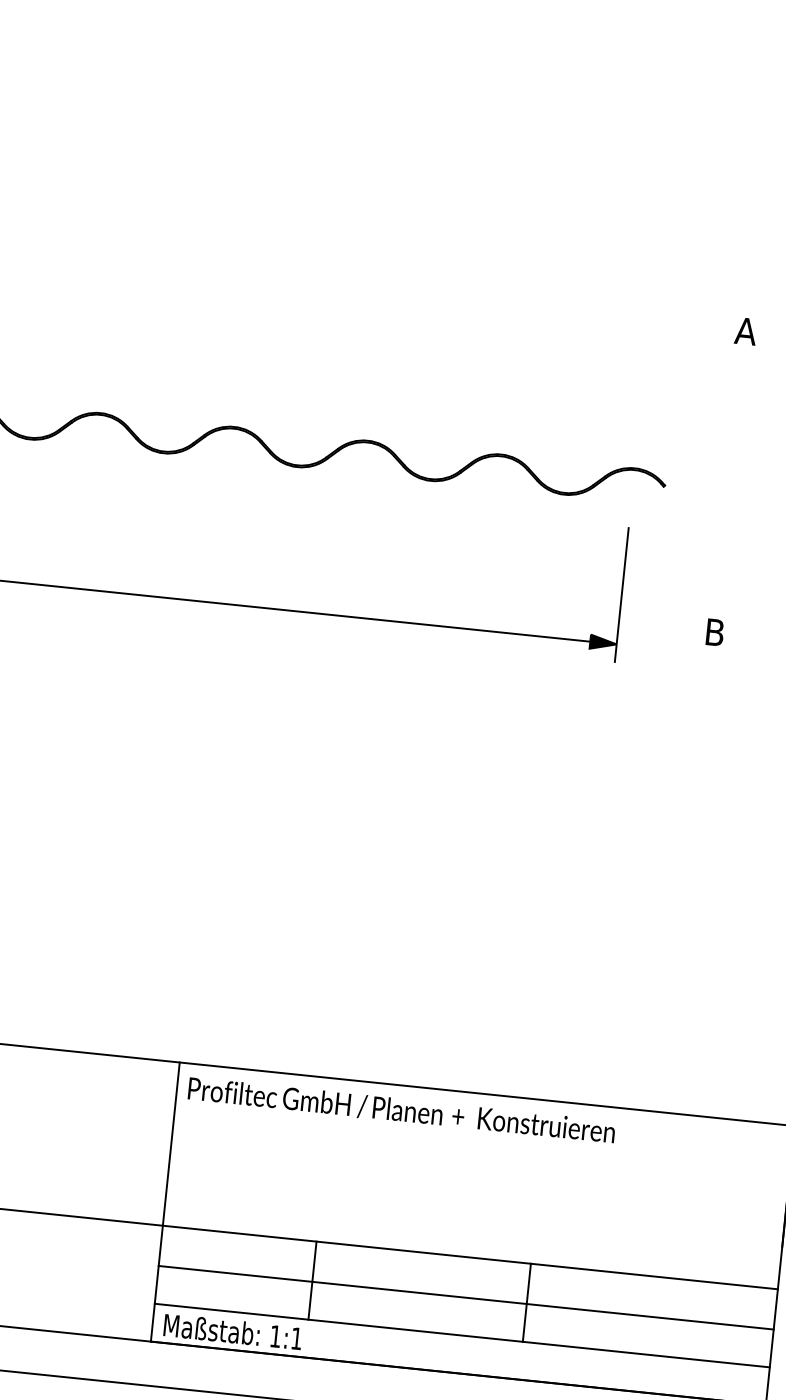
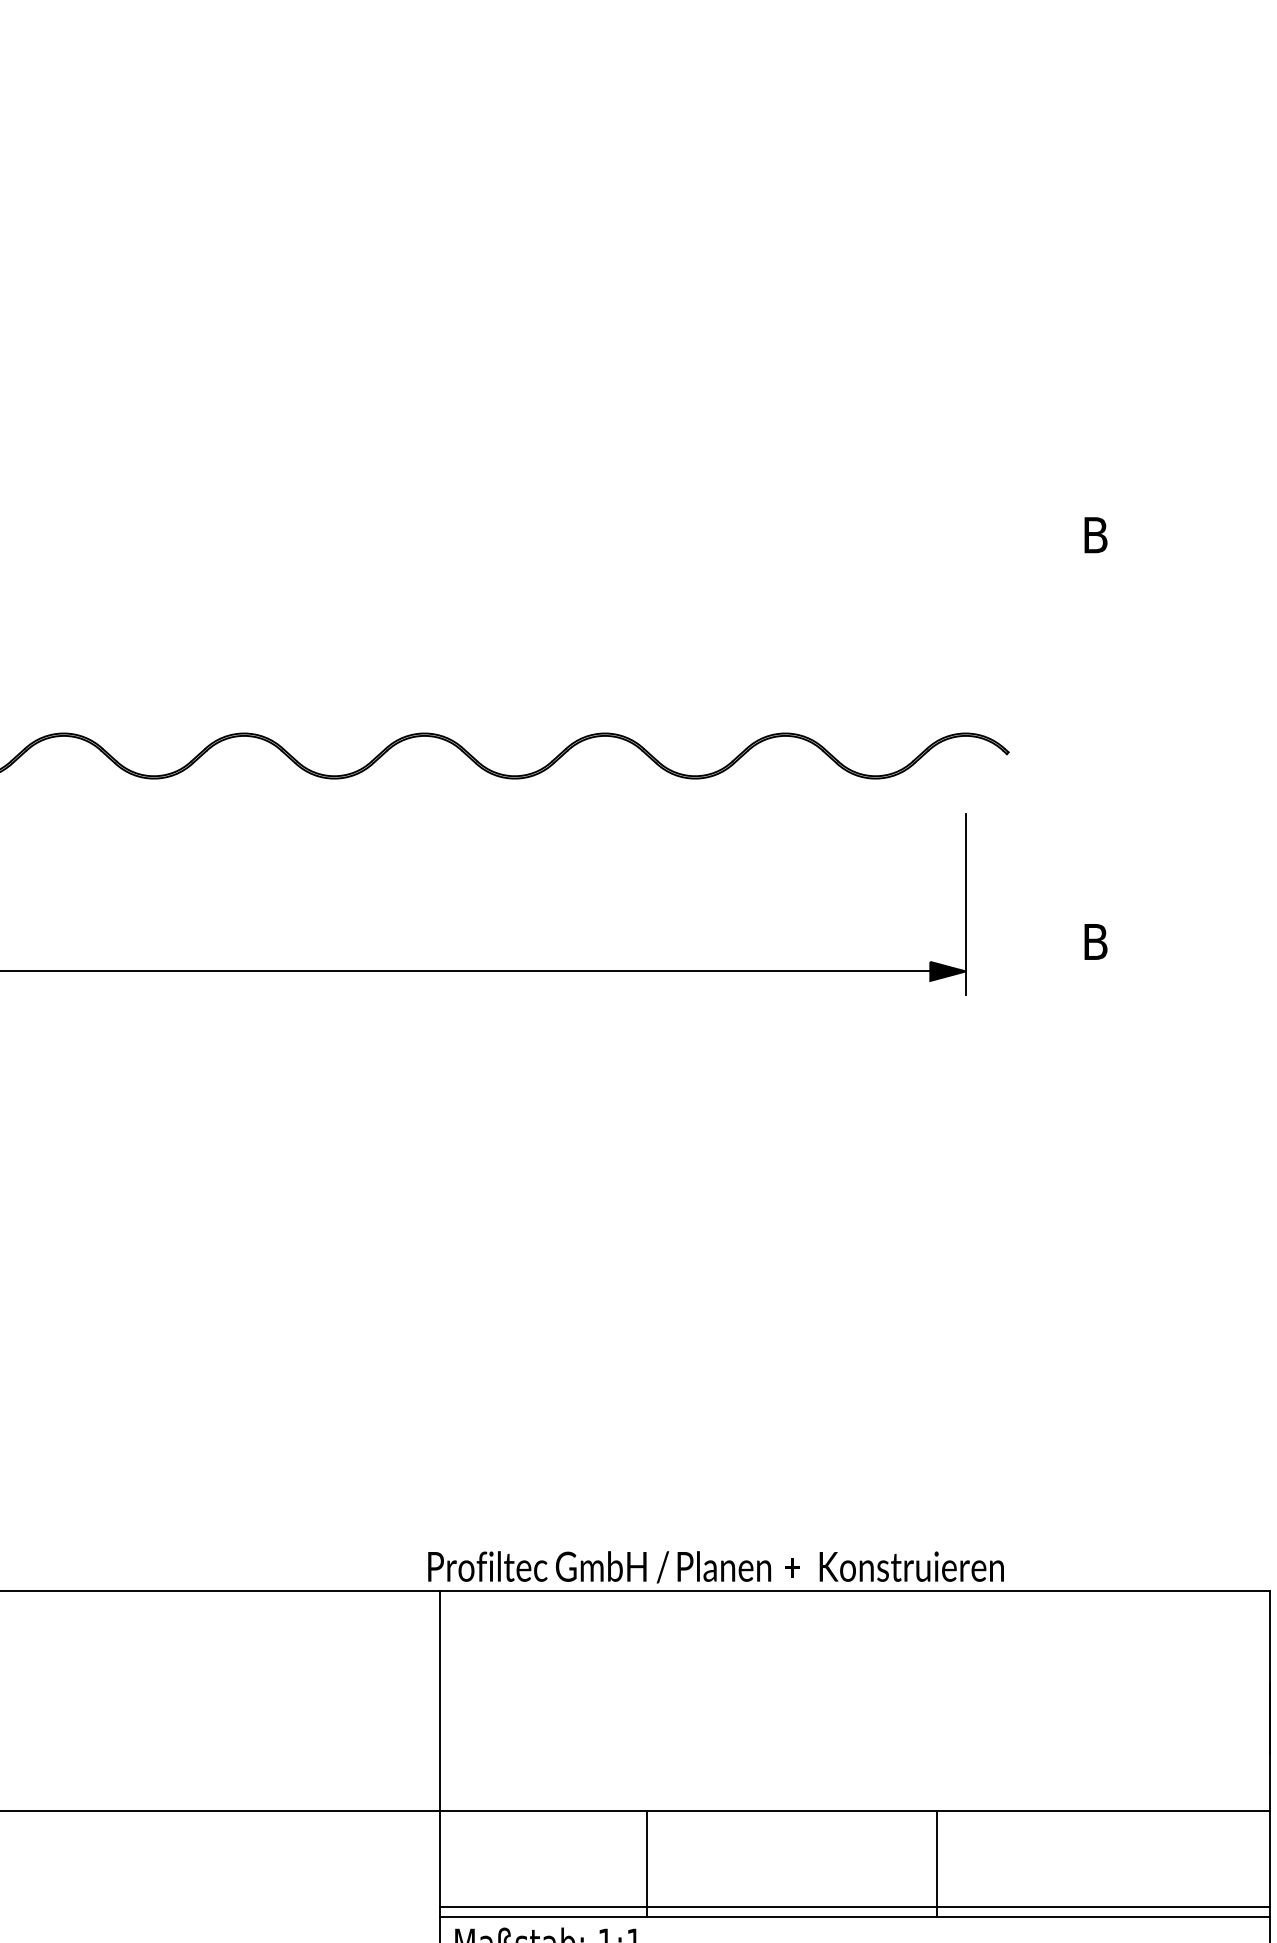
text: (745, 331) -> (1094, 535), A -> B
text: (401, 1110) -> (715, 1567), moved
line: (465, 1297) -> (854, 1907), moved

